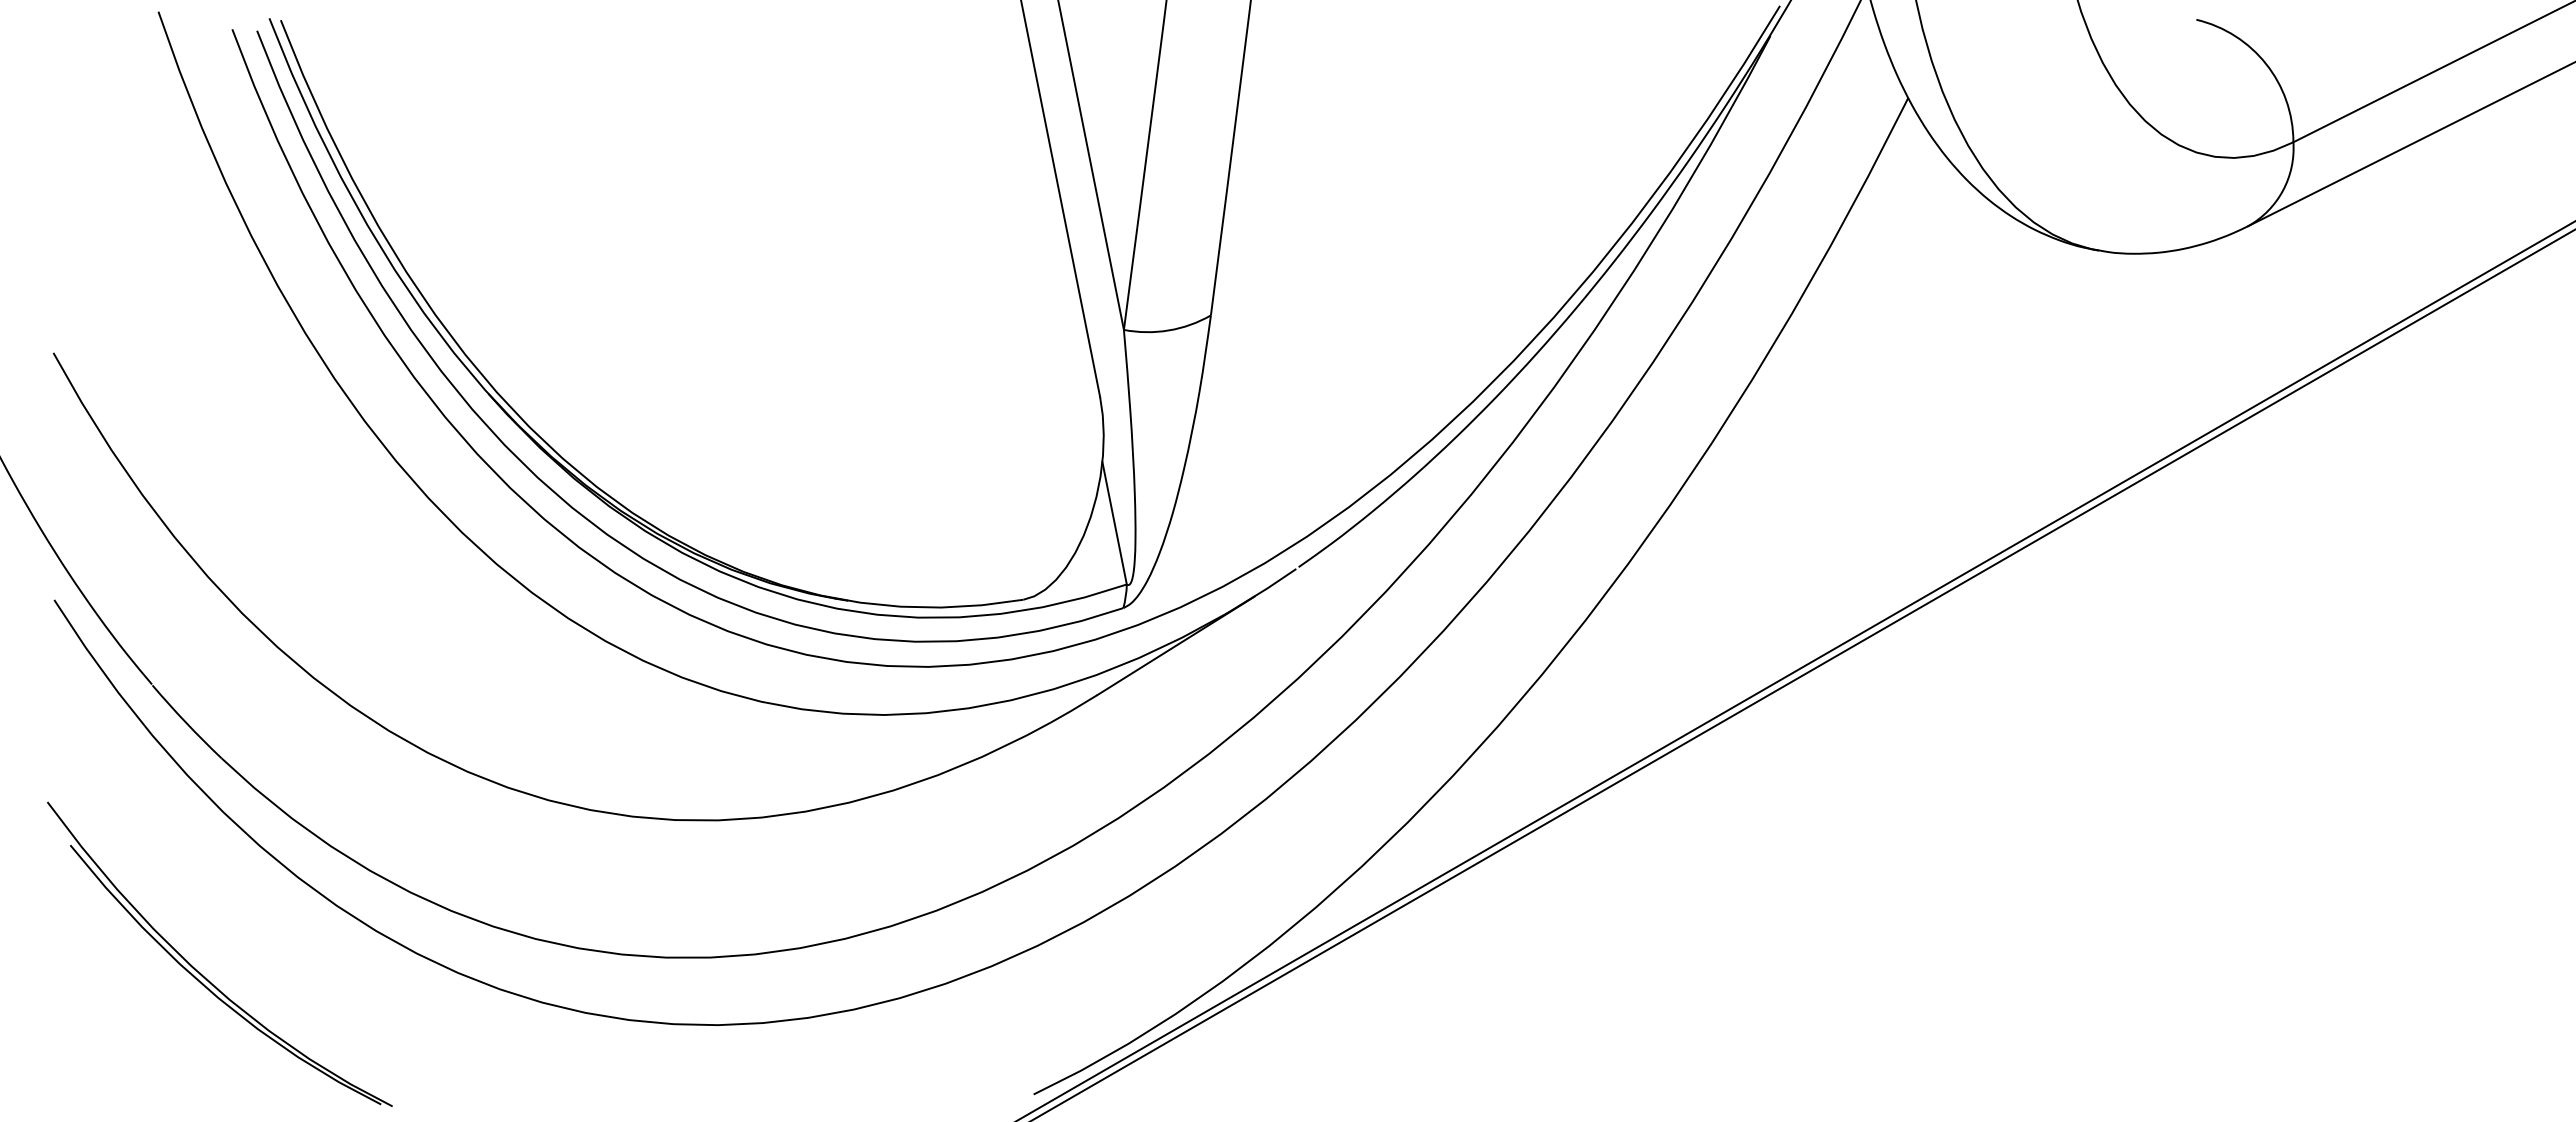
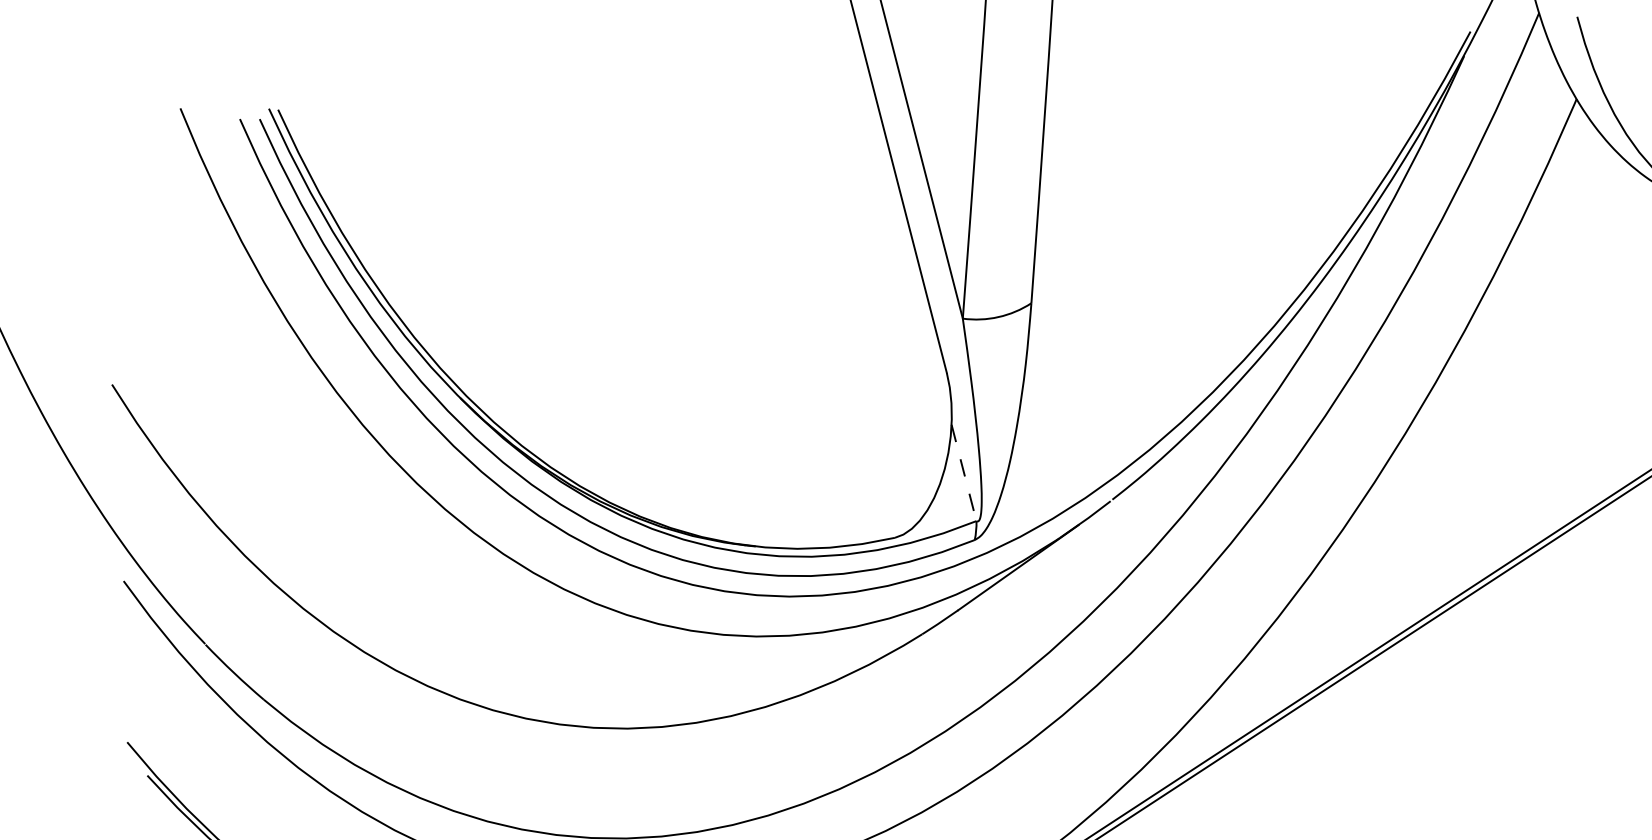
line: (1114, 523) -> (963, 473), solid -> dashed

